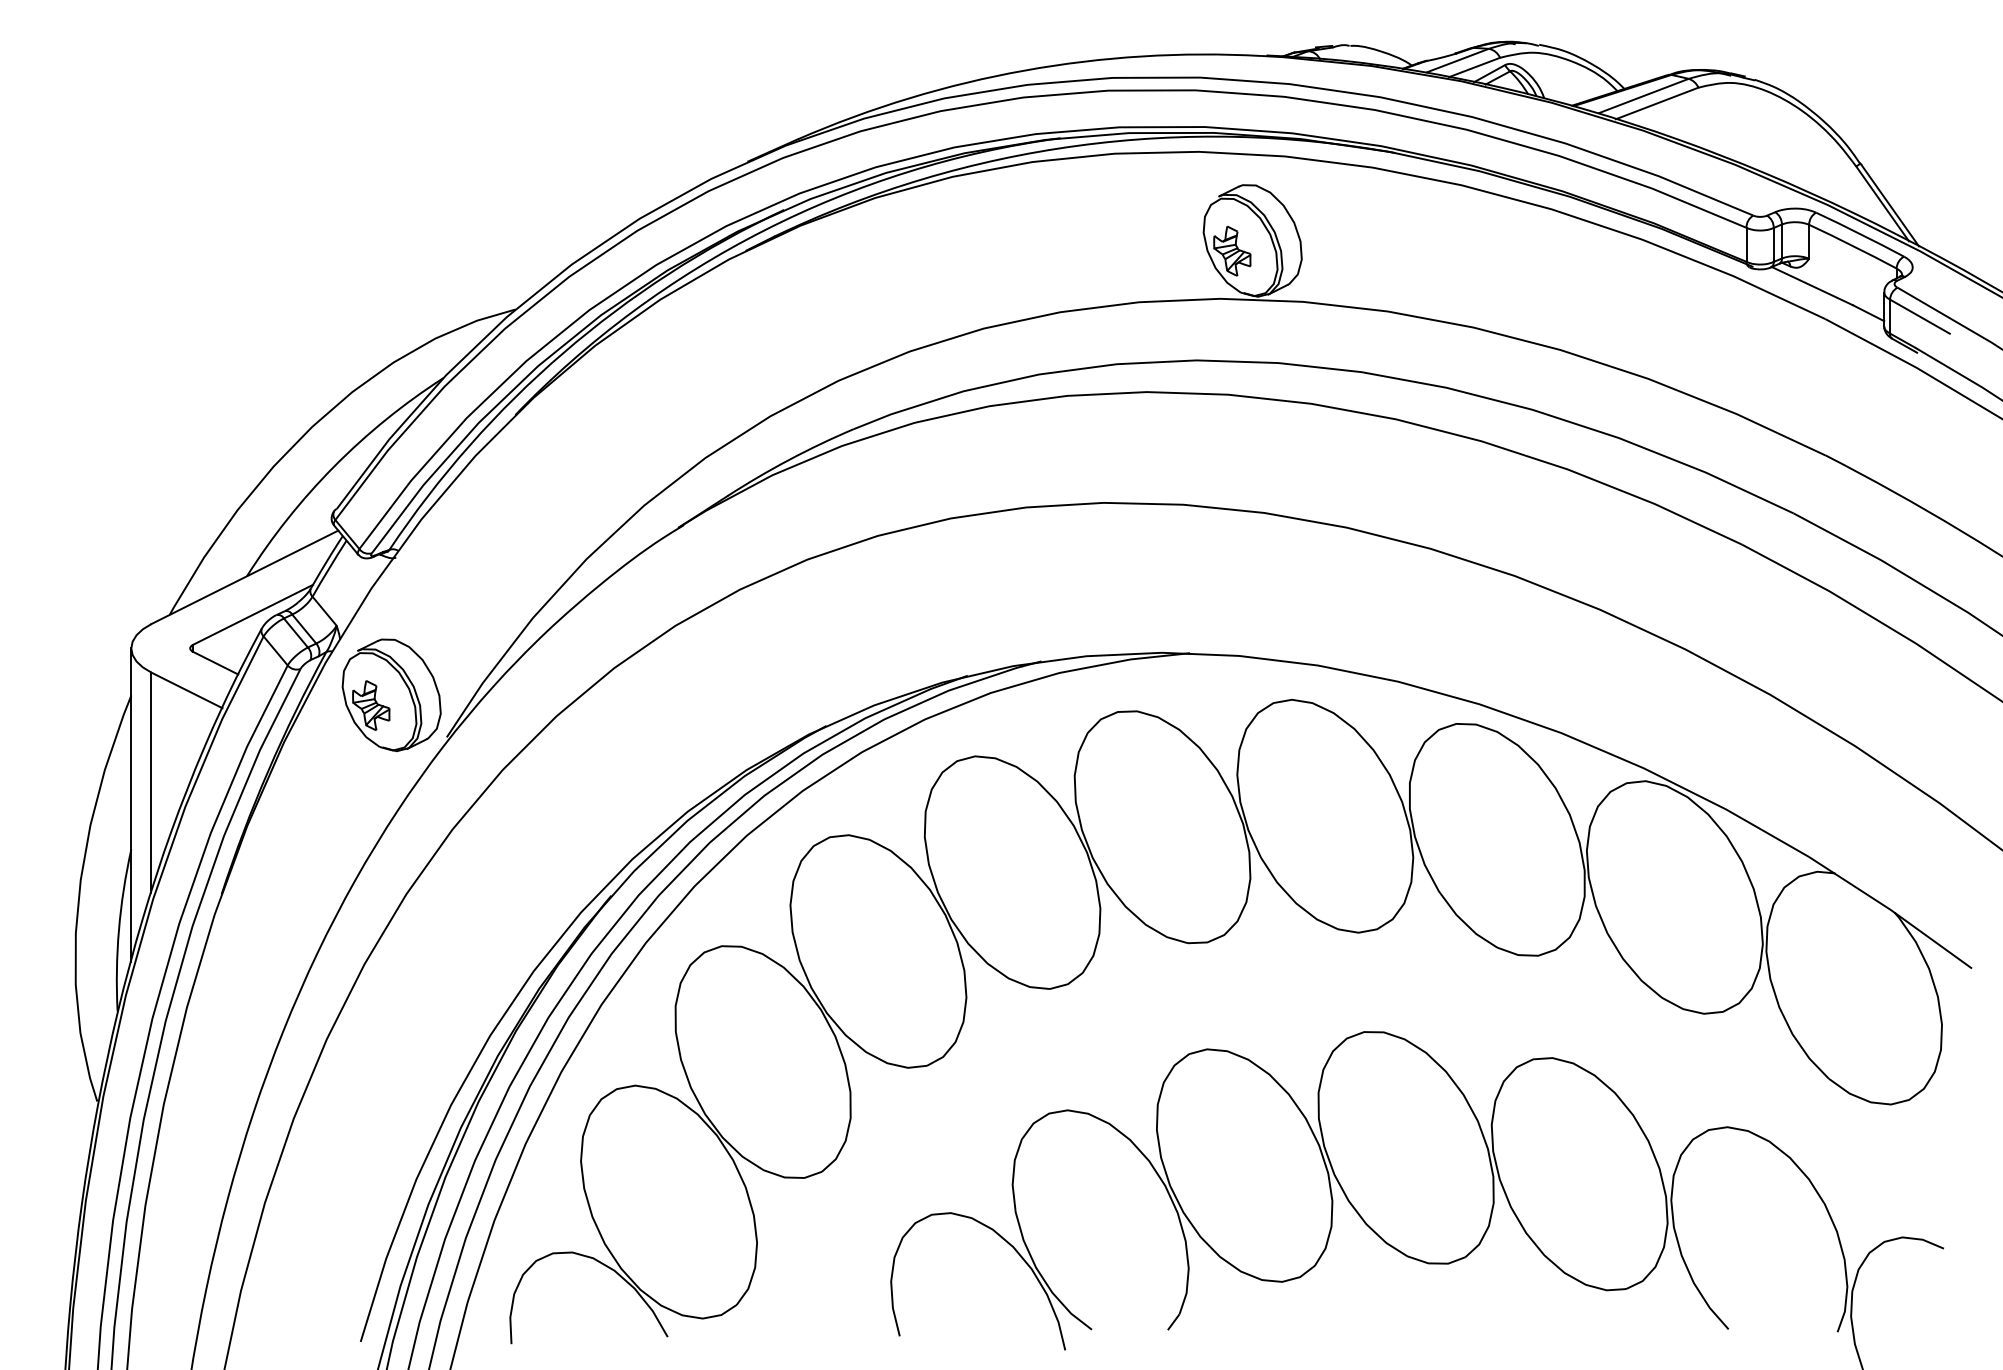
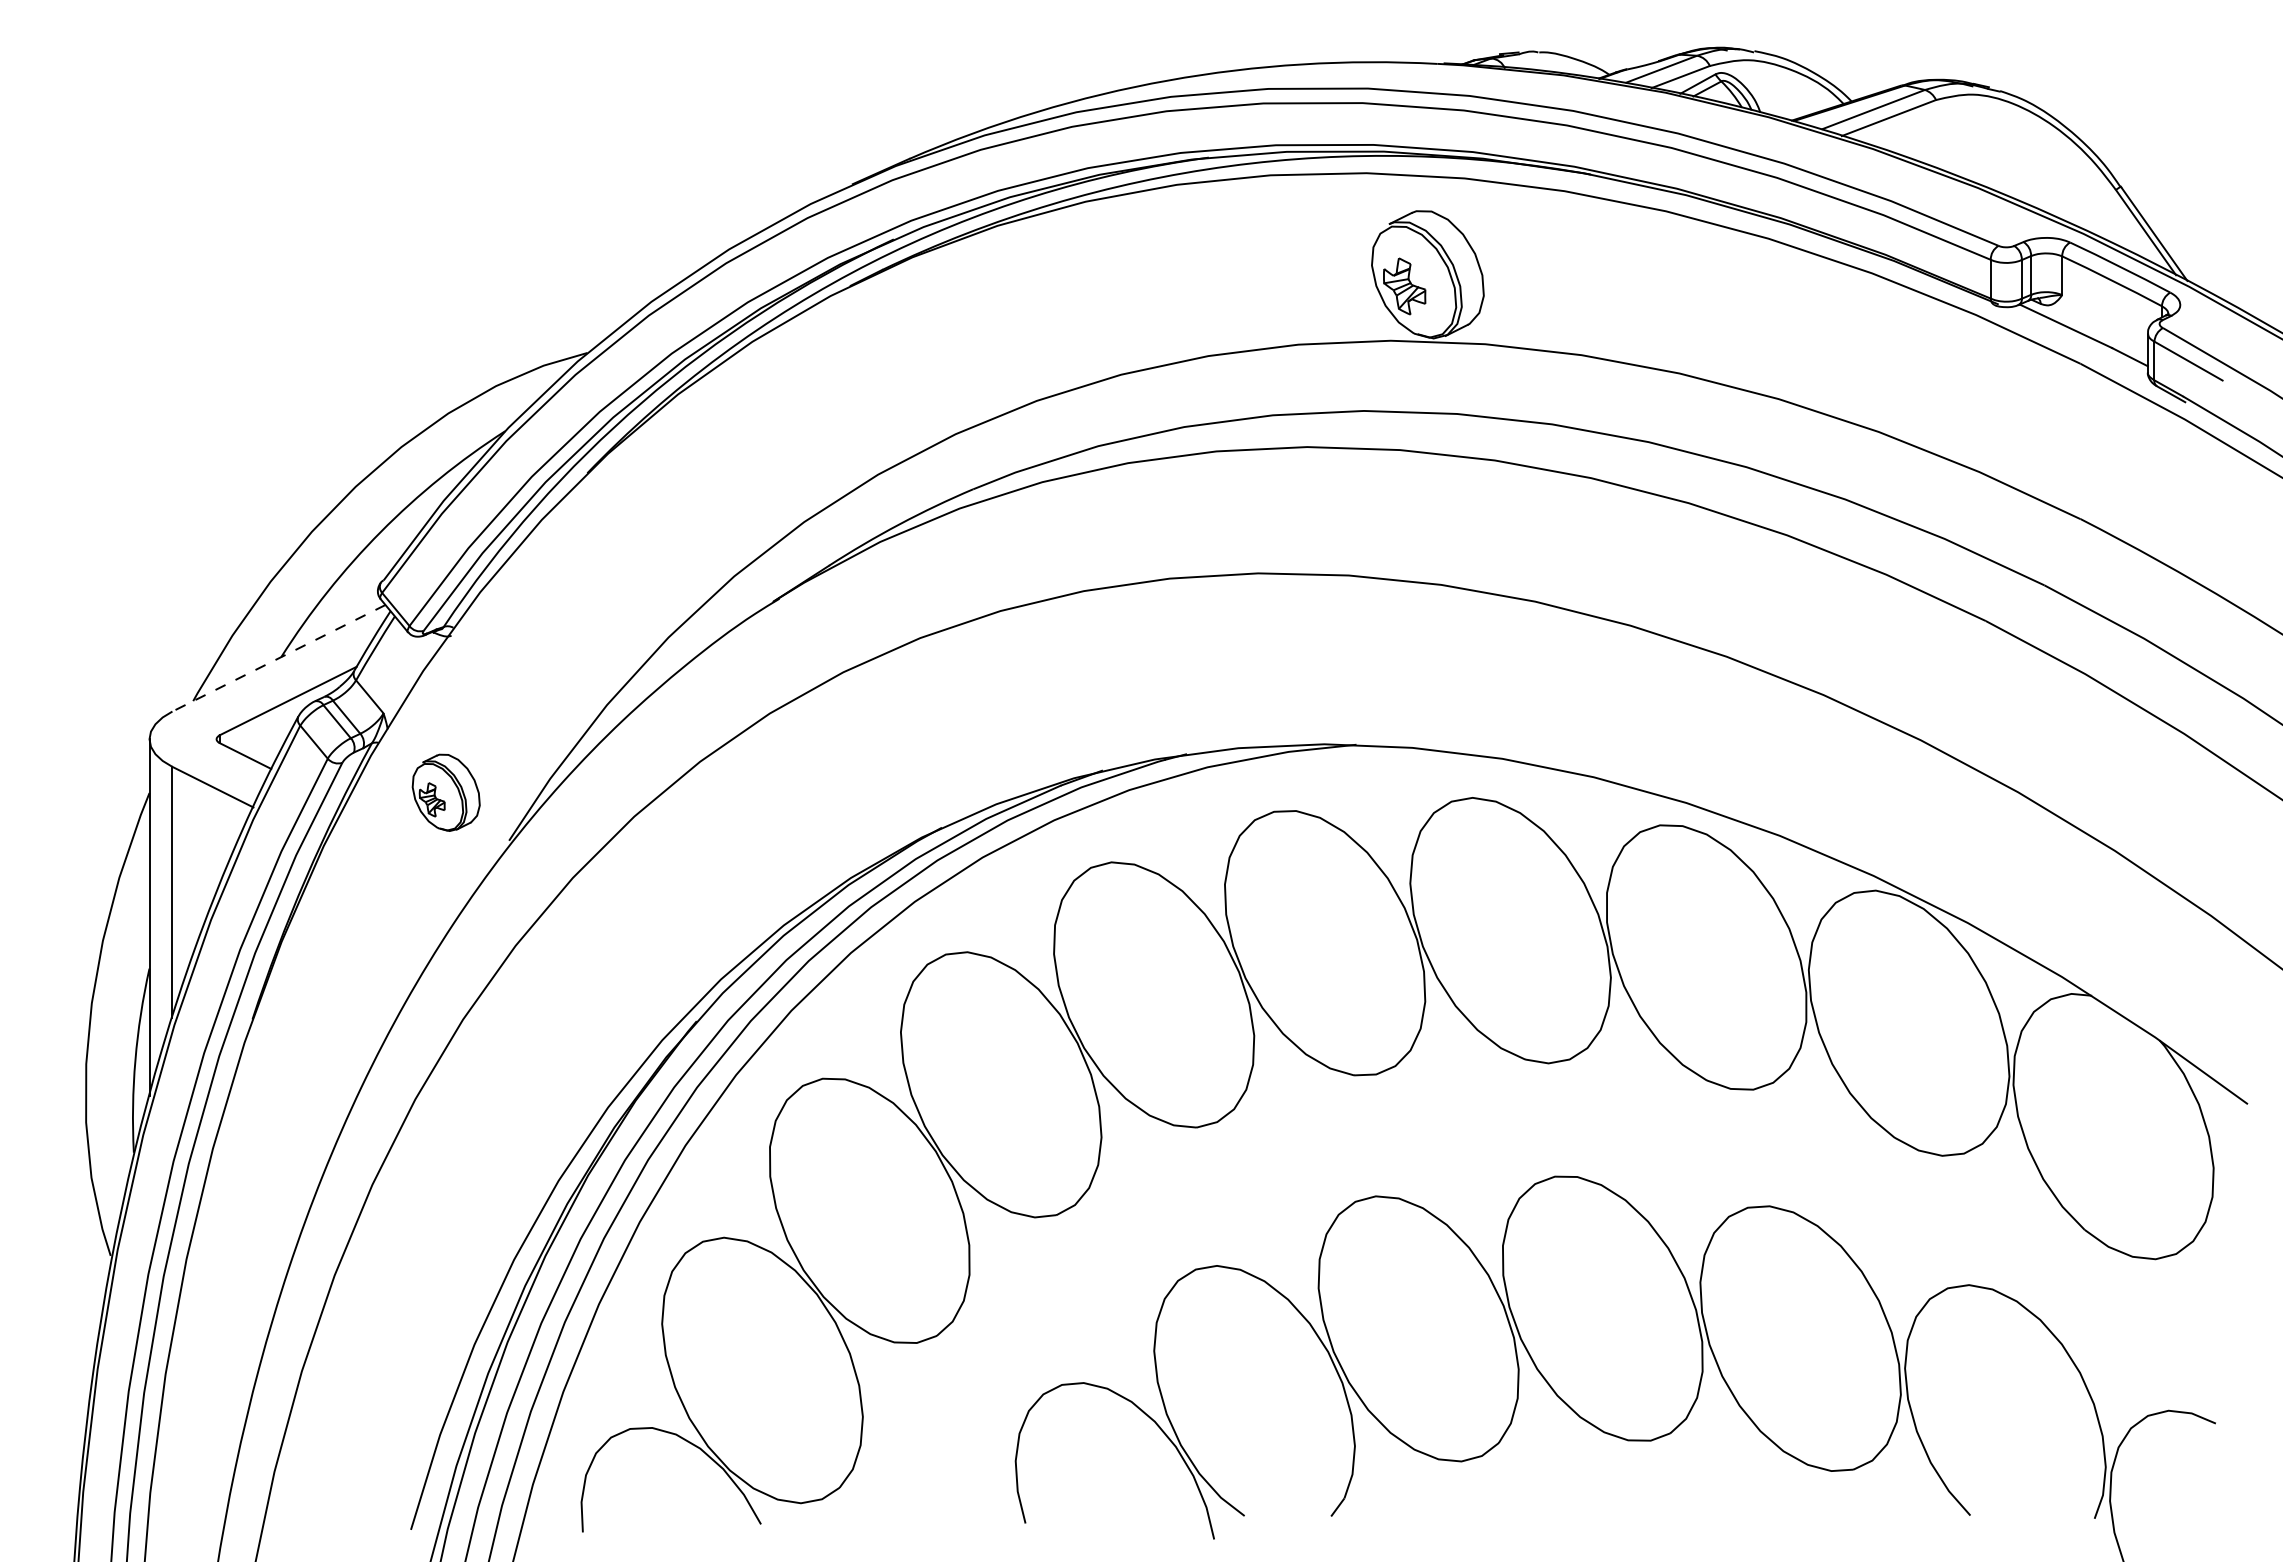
line: (244, 577) -> (278, 658), solid -> dashed
part: (391, 695) -> (446, 792), size x0.6

